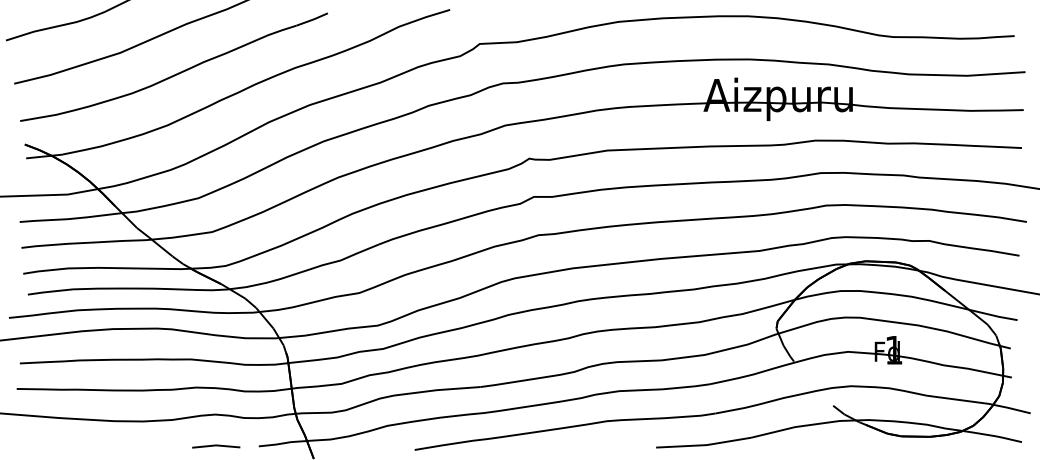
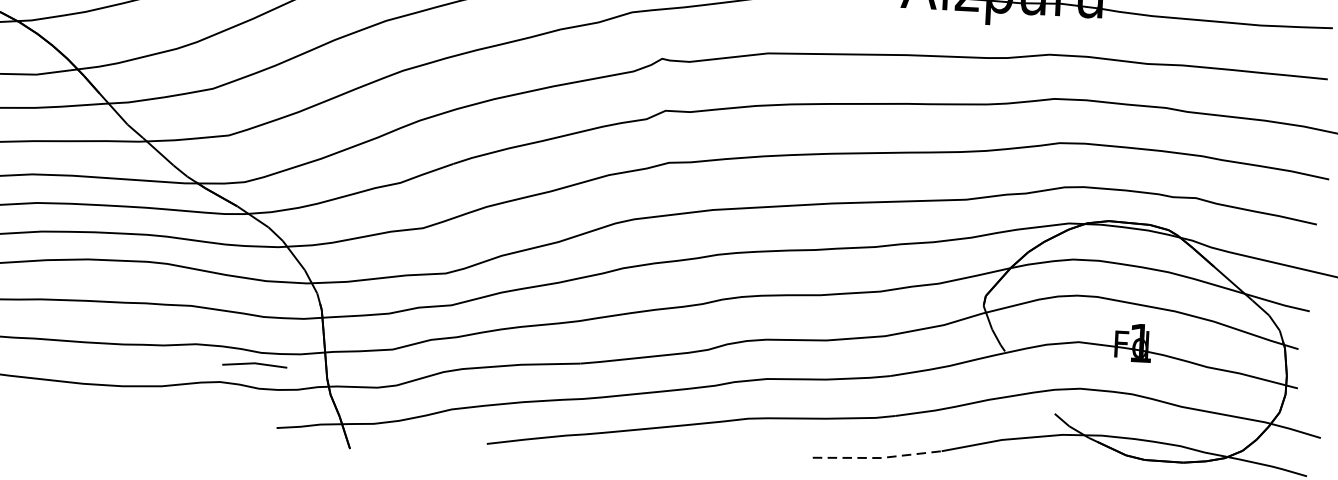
line: (704, 445) -> (878, 458), solid -> dashed
line: (216, 446) -> (255, 364), moved

